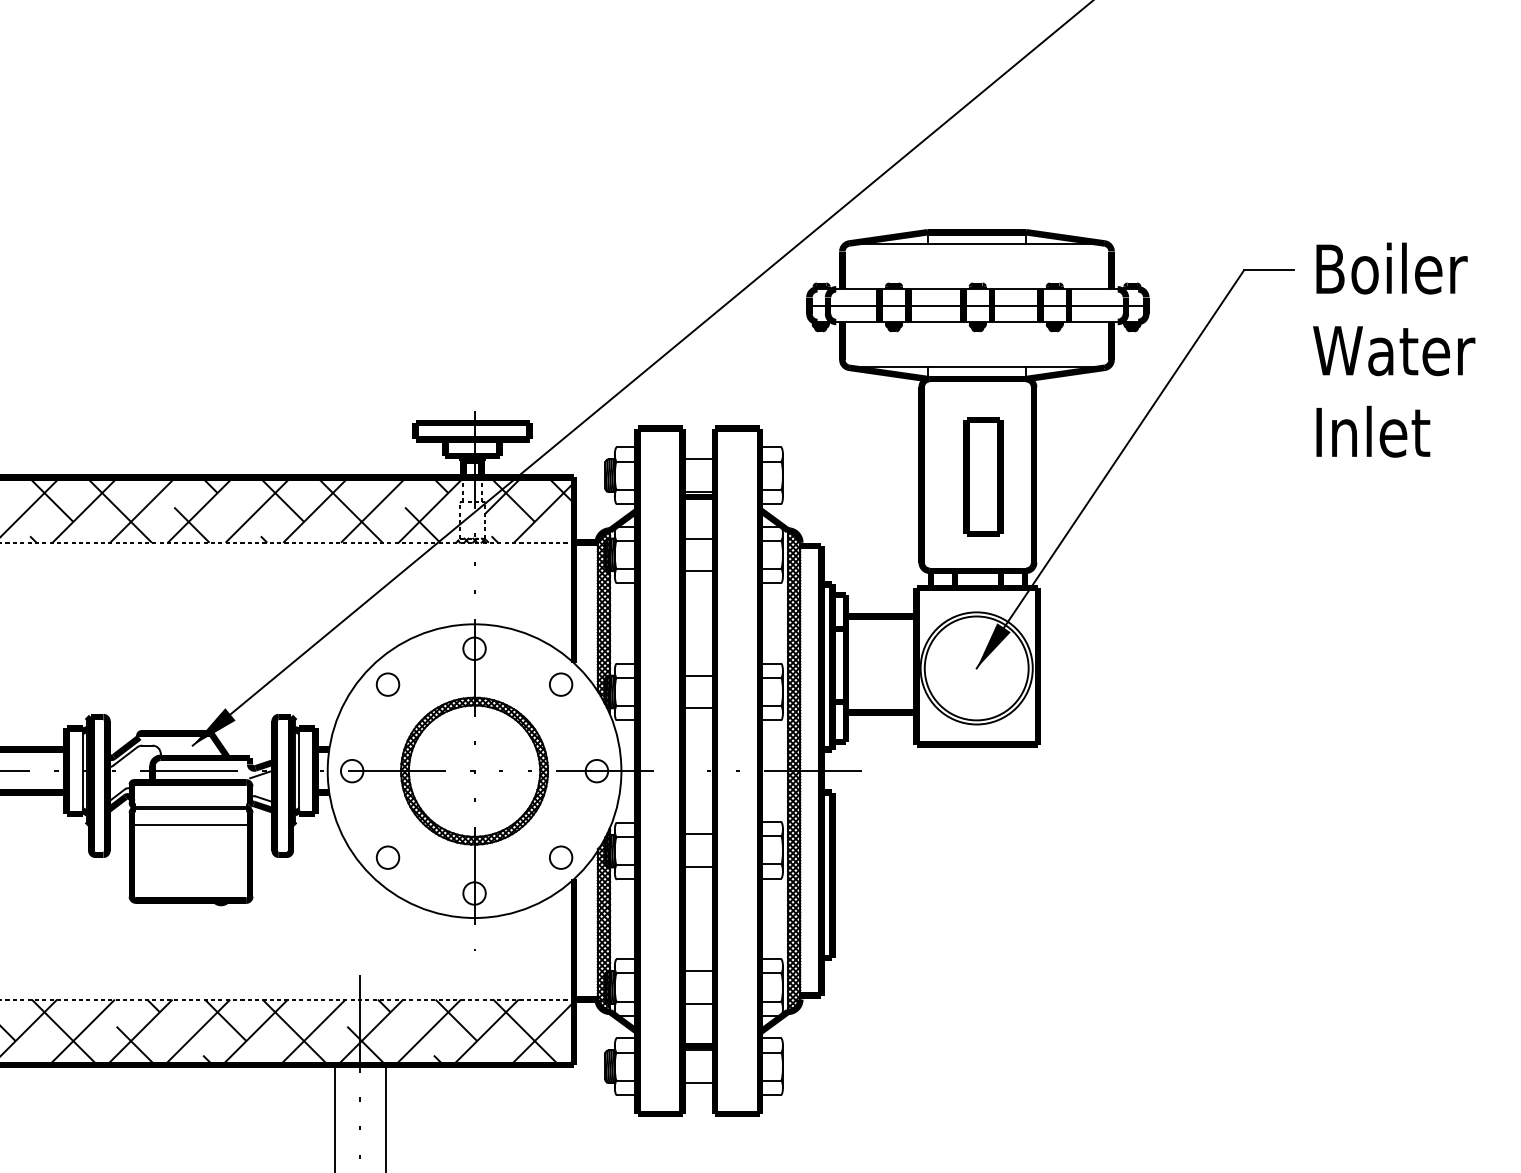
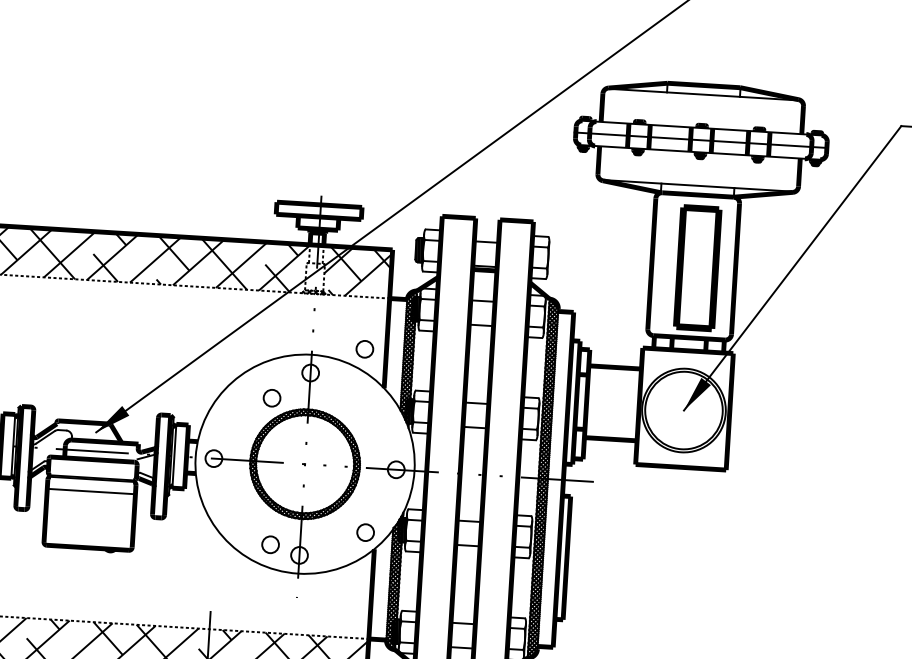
part: (983, 476) -> (697, 267), size x1.4
circle: (387, 684) -> (271, 398), moved
circle: (561, 684) -> (365, 349), moved
circle: (387, 857) -> (270, 544), moved

